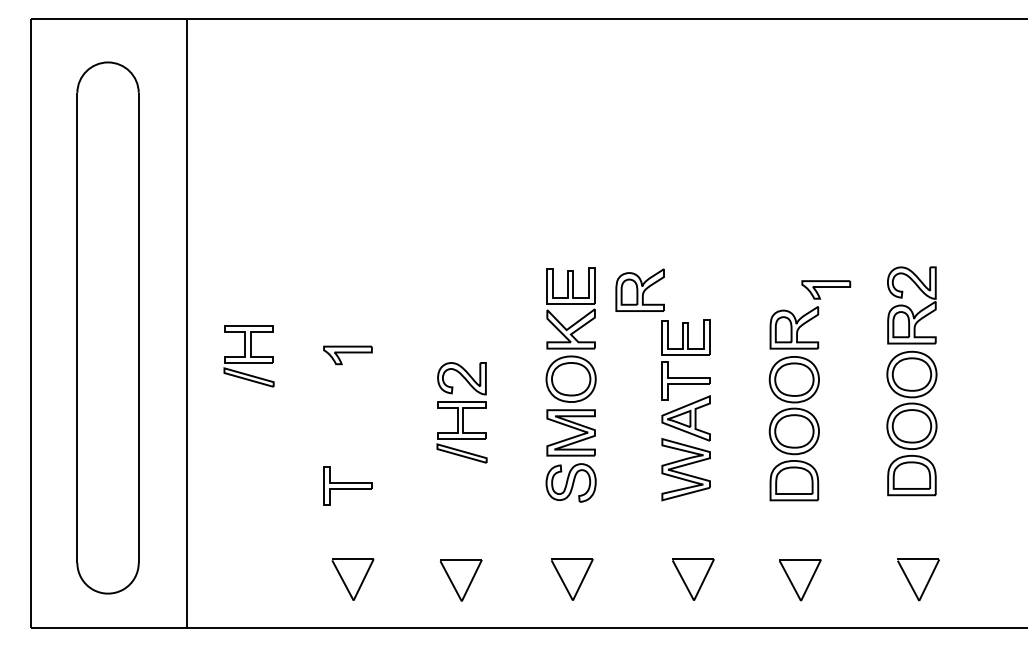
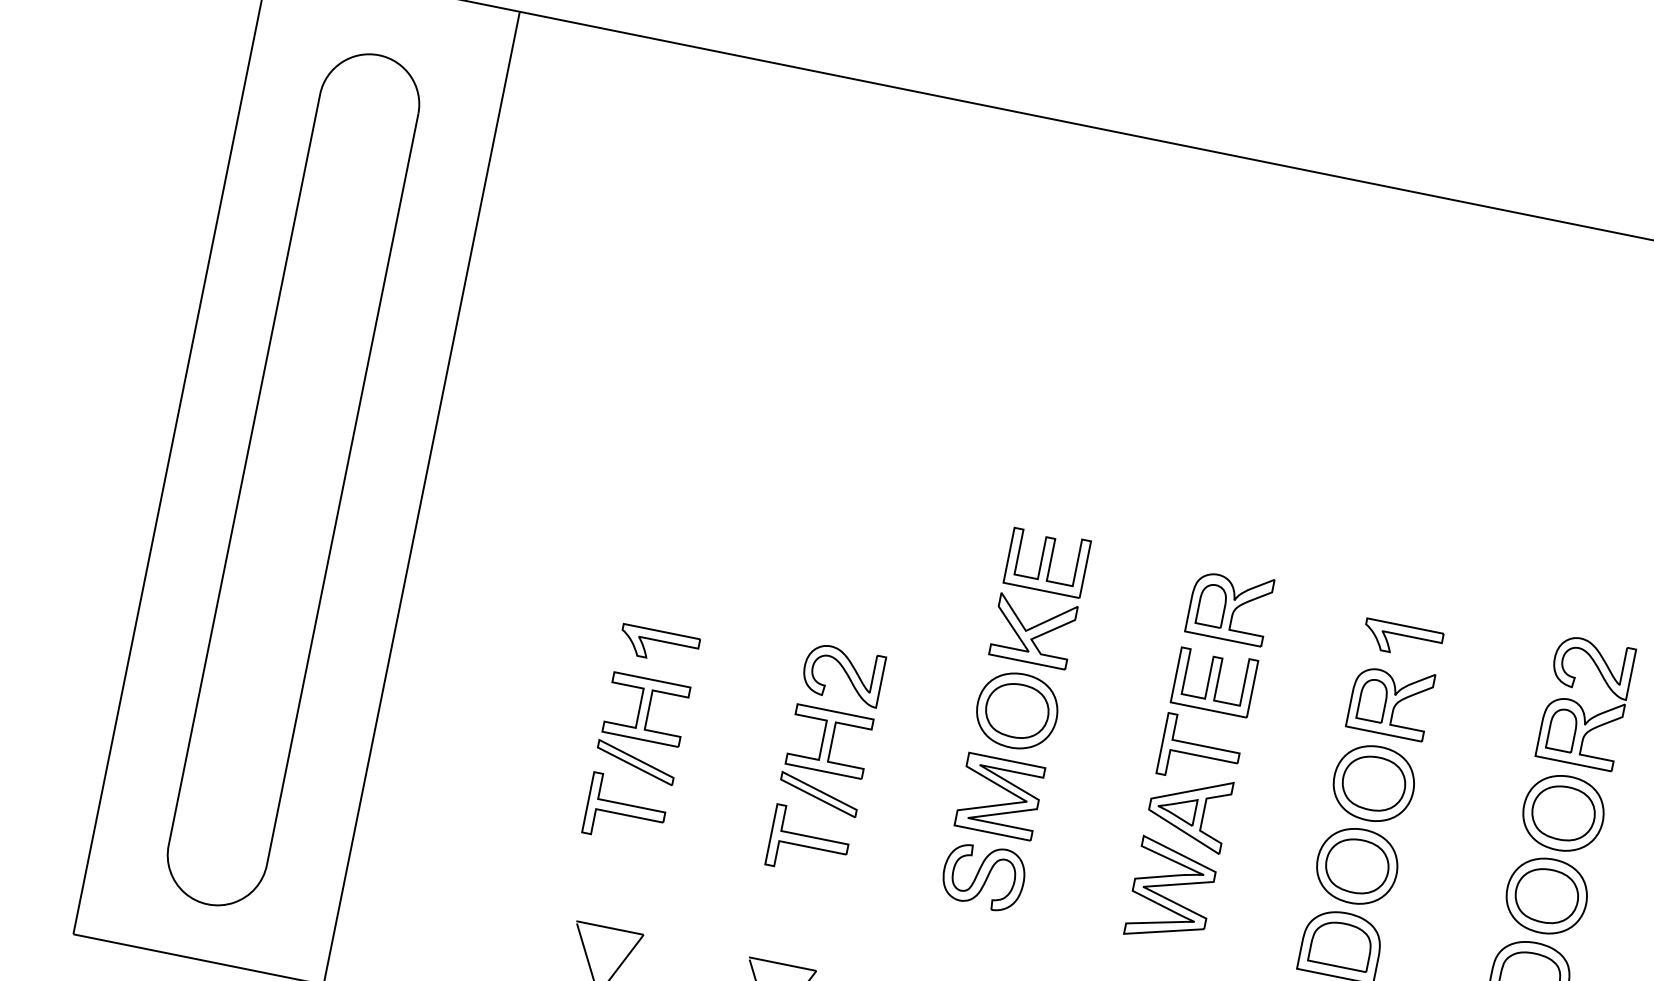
part: (639, 289) -> (1228, 604), moved
part: (826, 289) -> (1403, 639), moved
part: (347, 355) -> (658, 645), moved
part: (248, 356) -> (641, 728), moved
part: (461, 482) -> (808, 840), added

